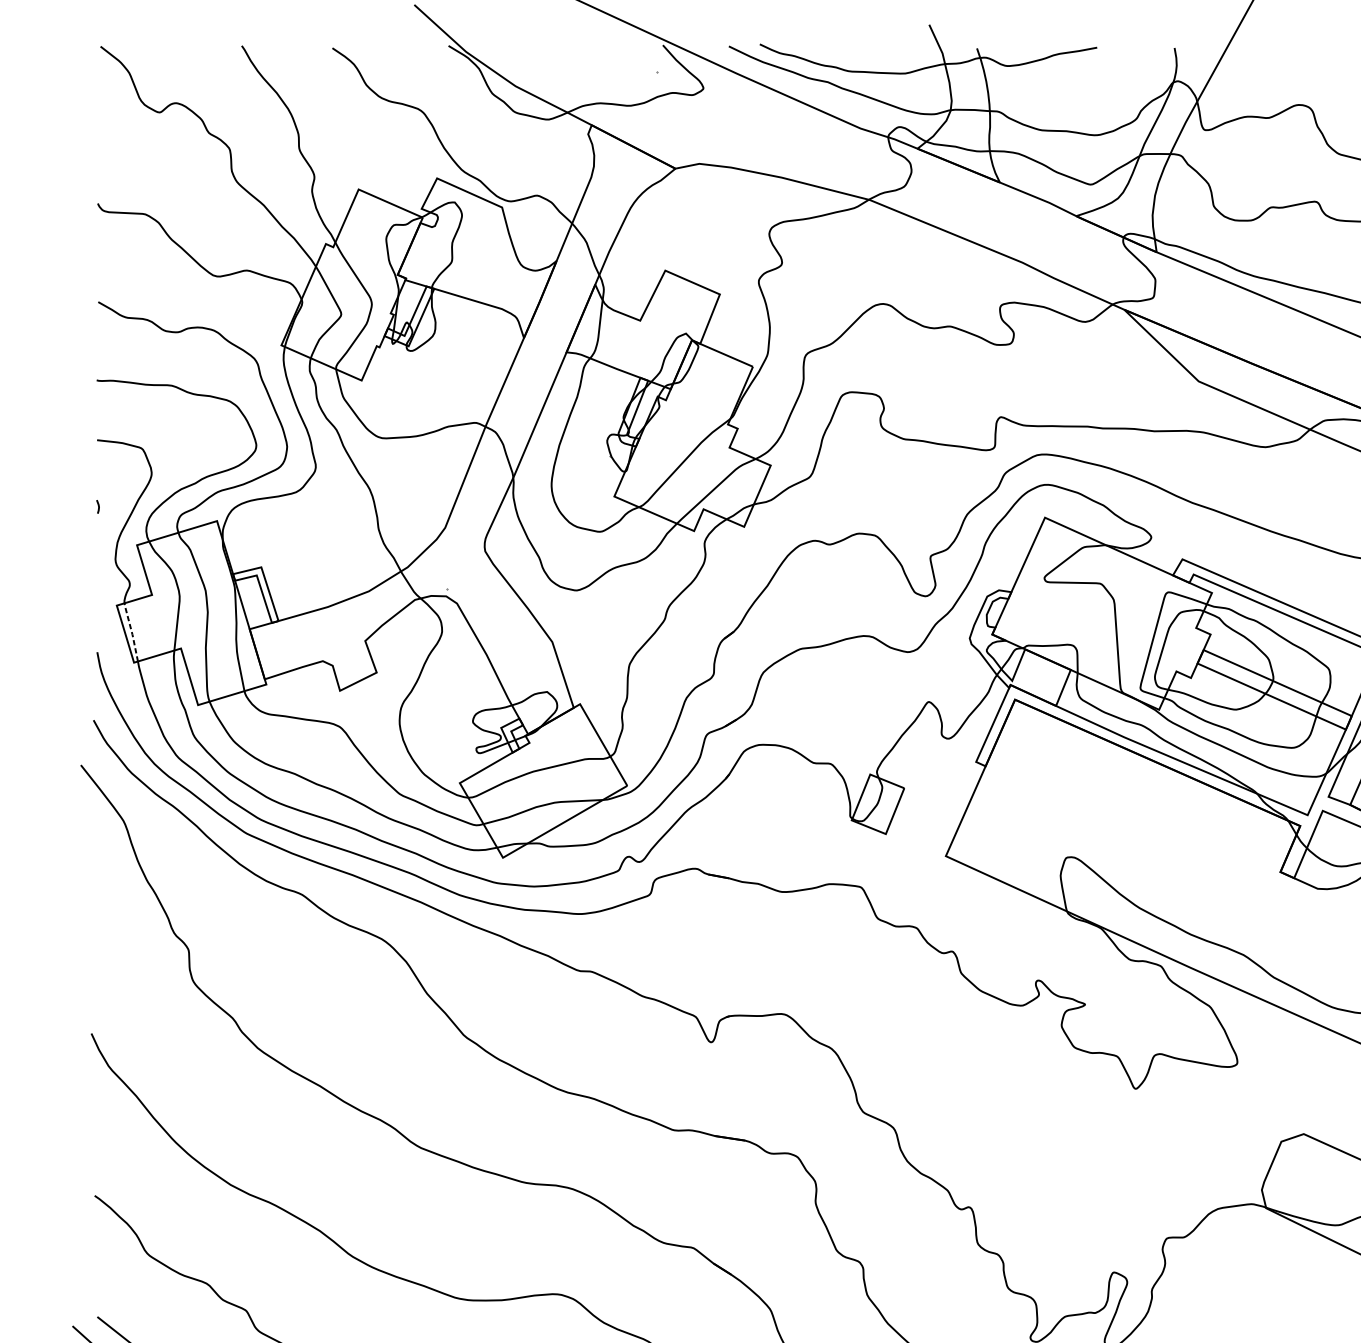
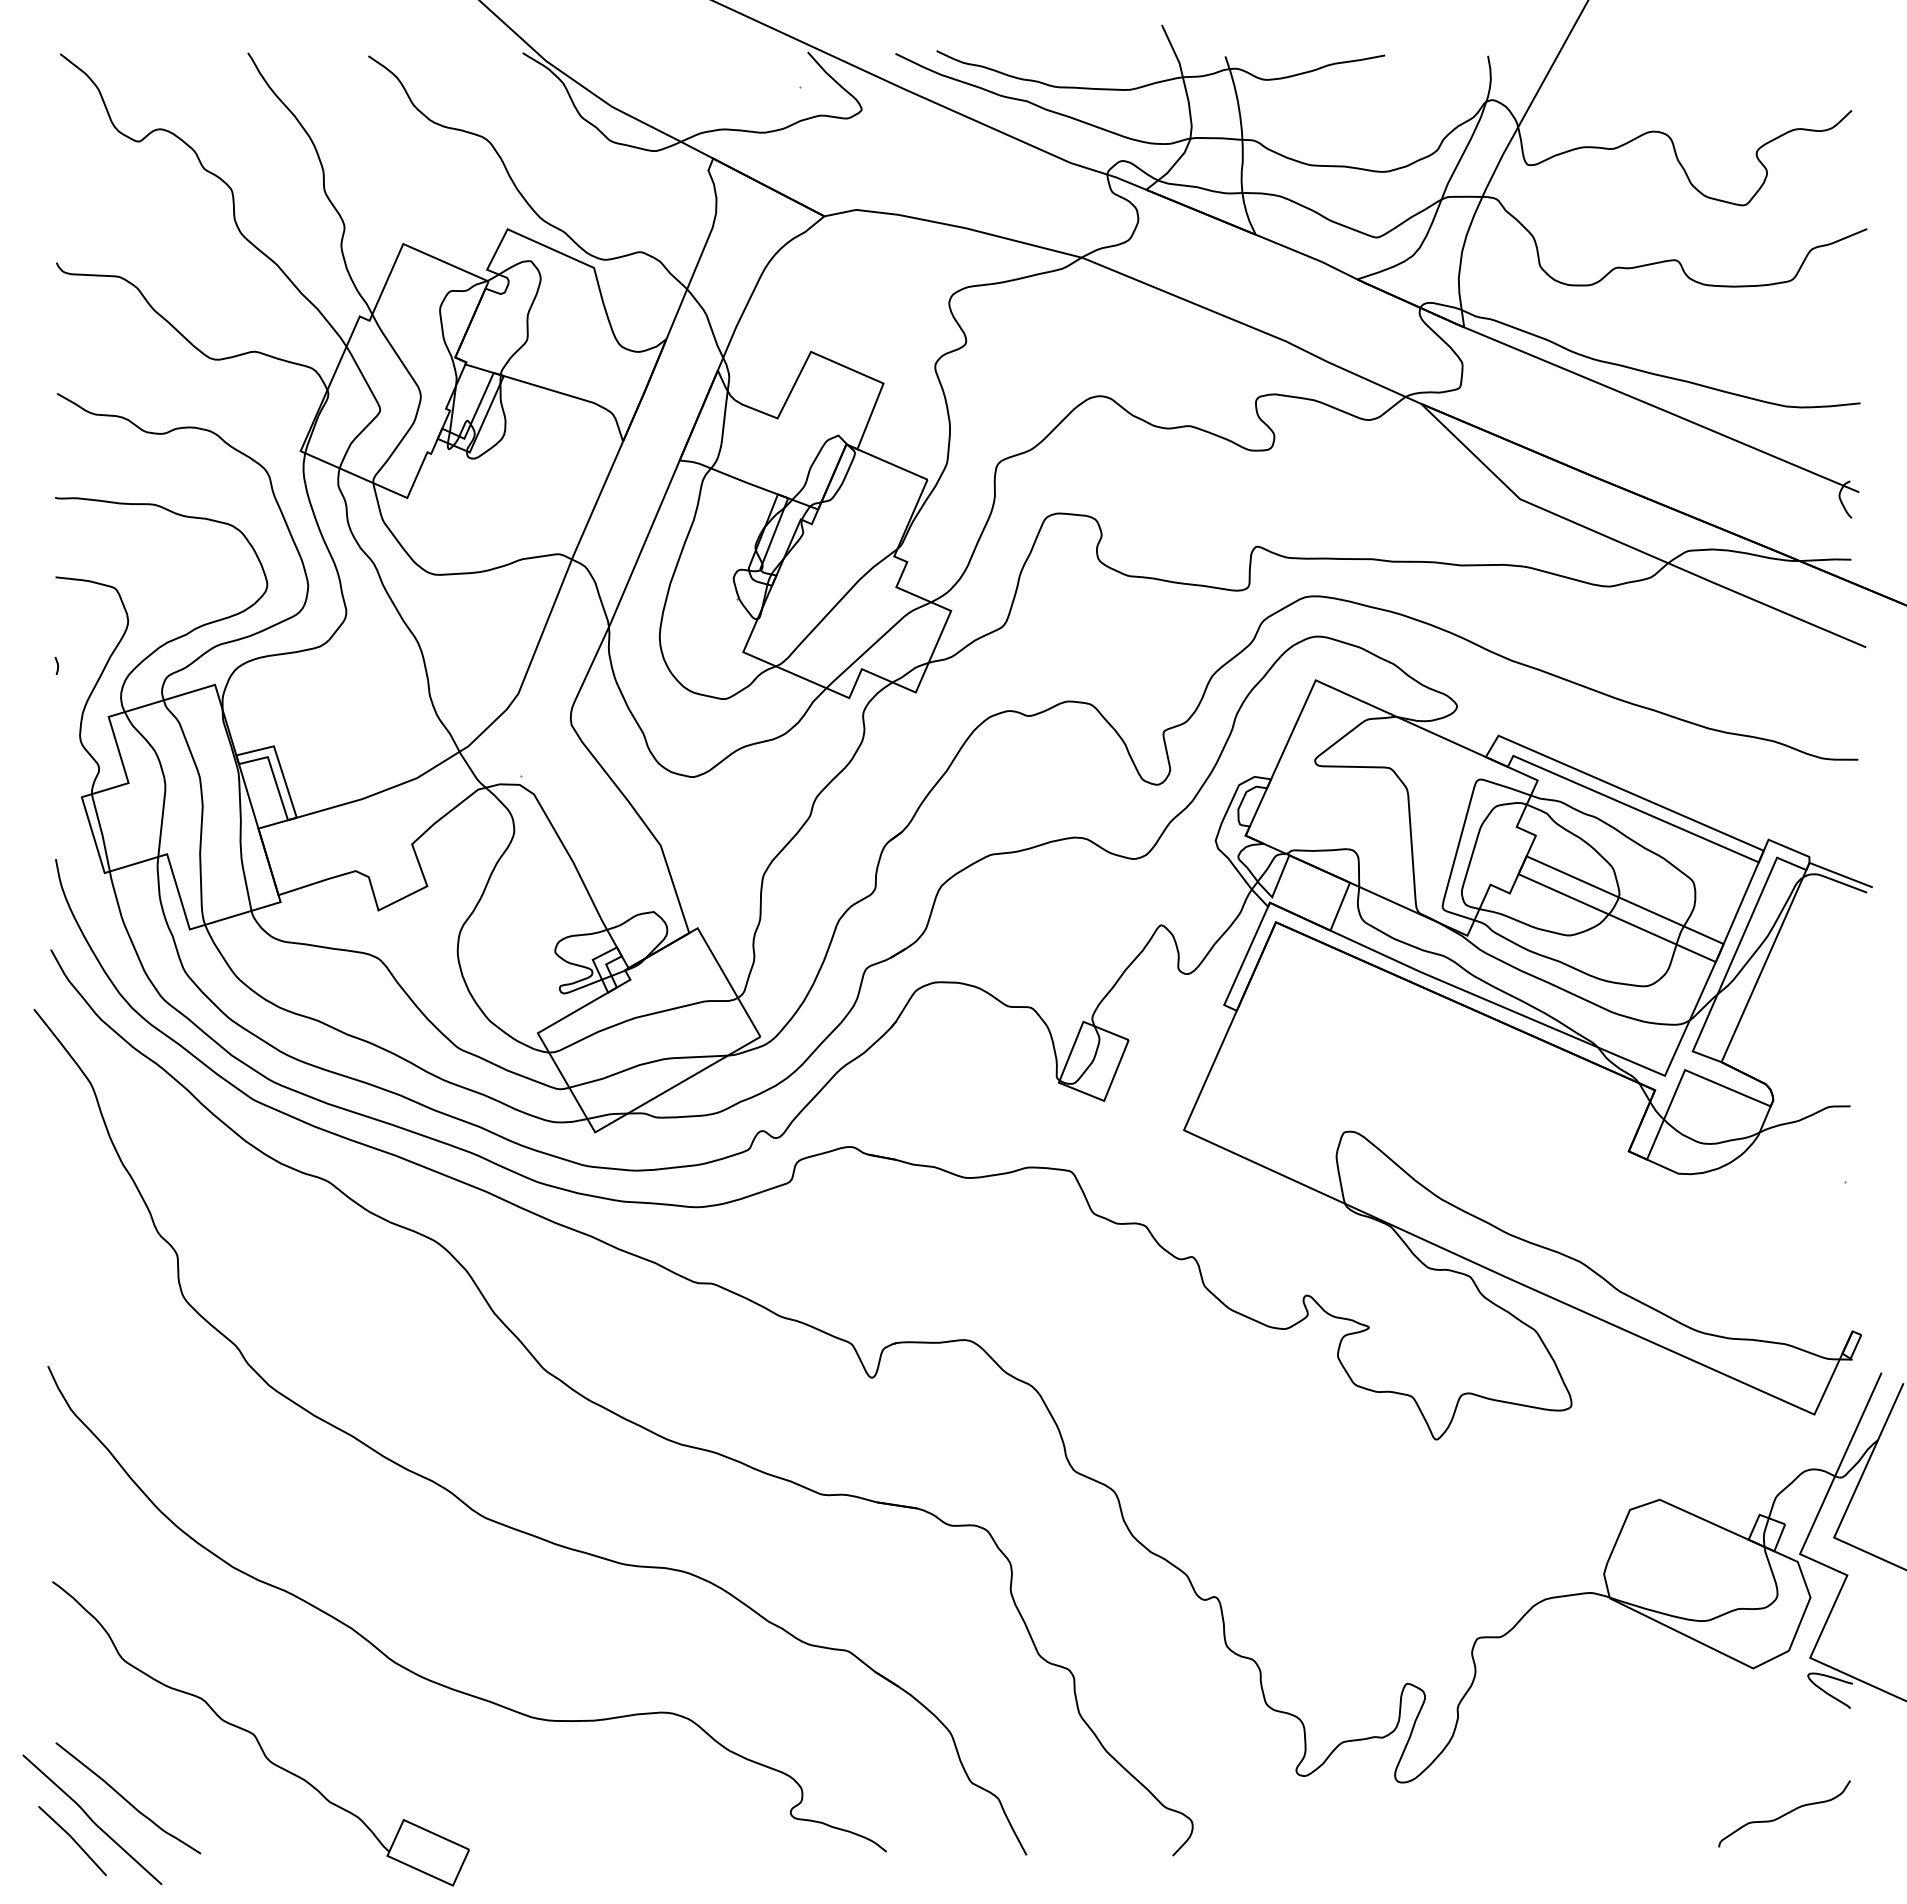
line: (131, 632) -> (101, 832), dashed -> solid

